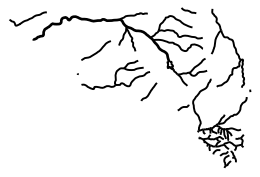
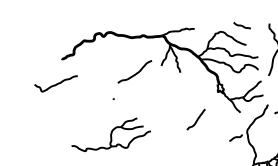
curve: (28, 18) -> (56, 83), moved
part: (115, 74) -> (111, 134), moved

